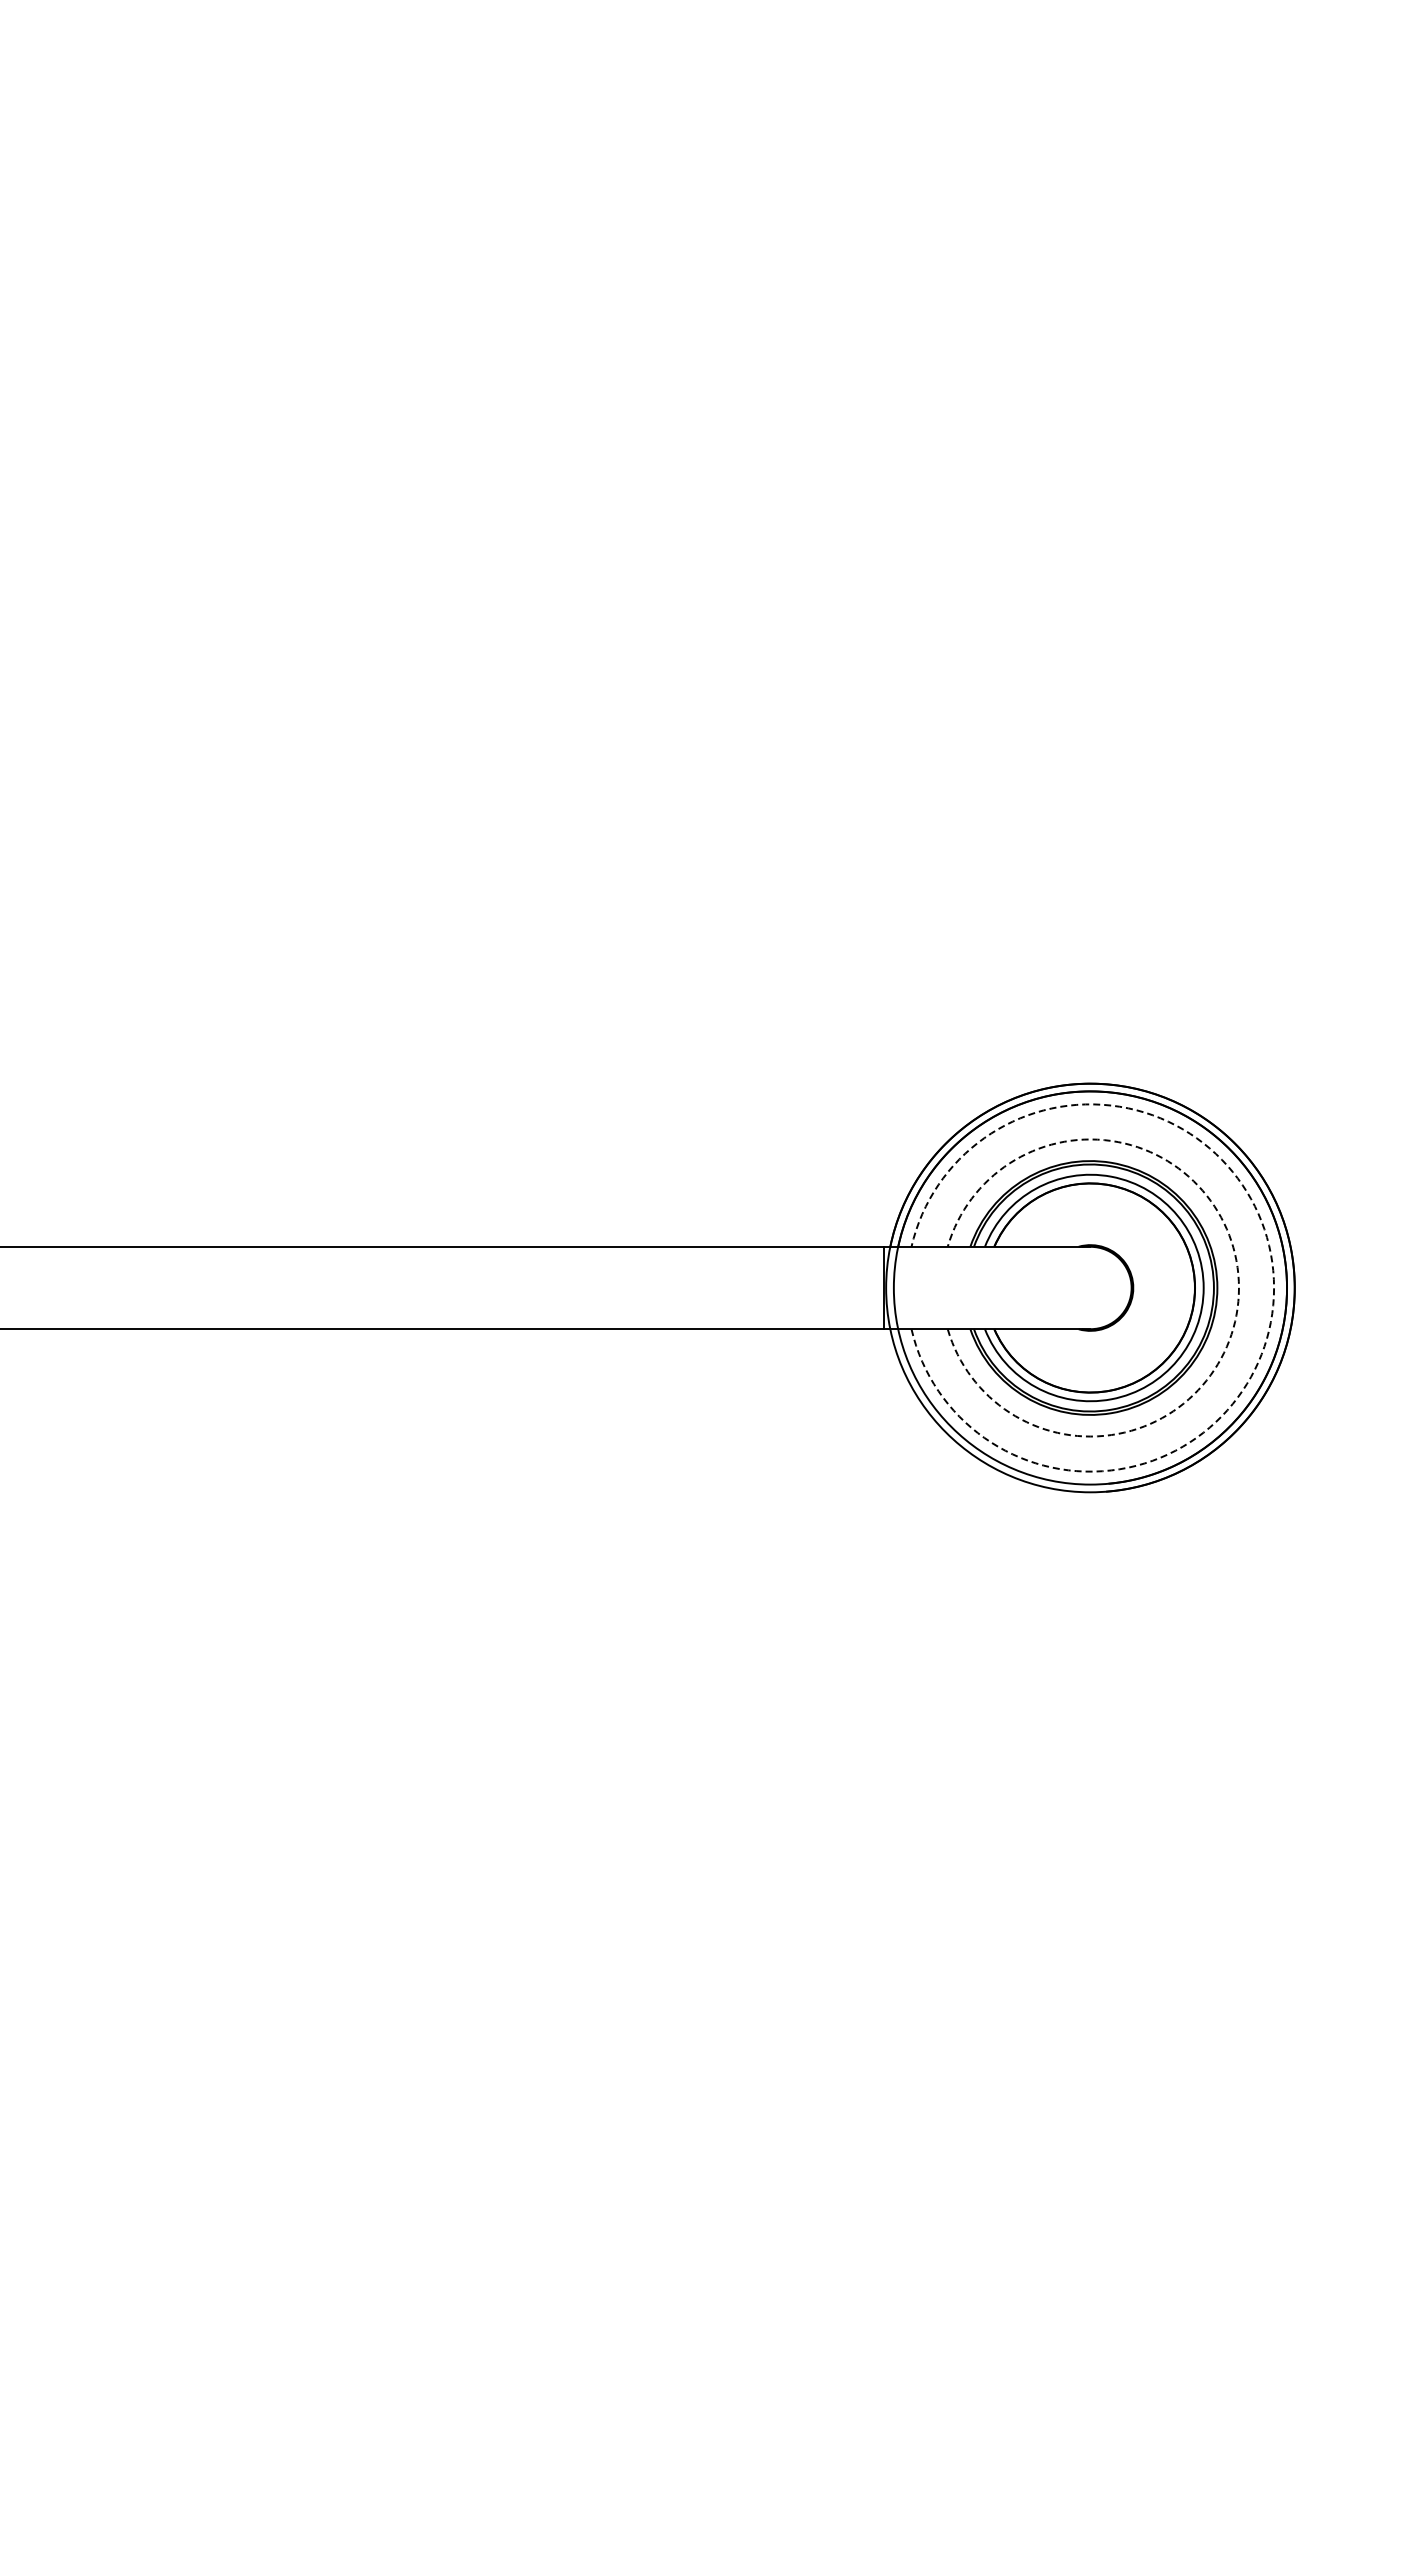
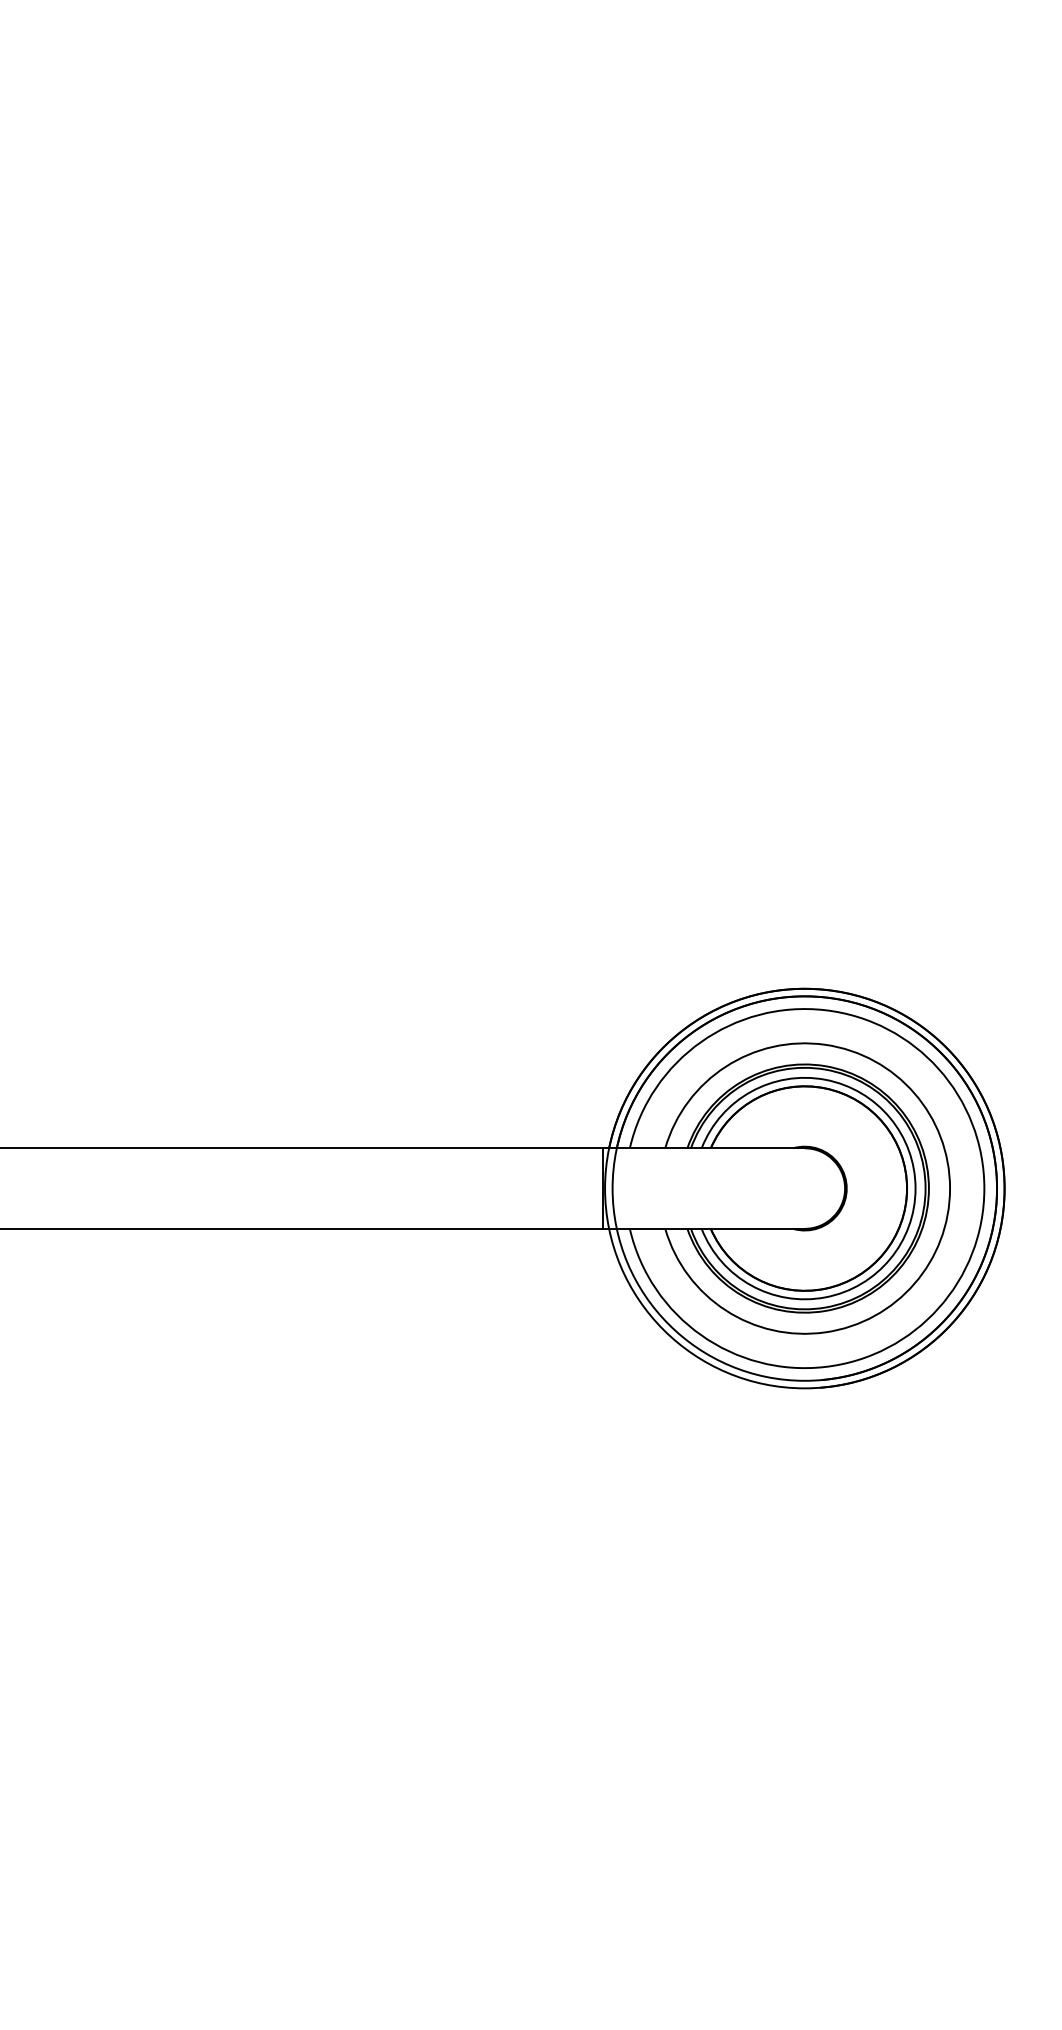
arc: (1238, 1288) -> (949, 1189), dashed -> solid
arc: (1274, 1288) -> (984, 1189), dashed -> solid

